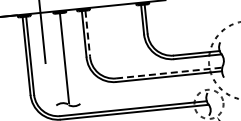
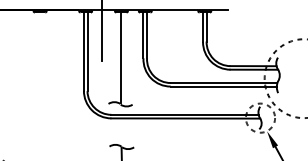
line: (88, 33) -> (147, 35), dashed -> solid
line: (169, 72) -> (224, 82), dashed -> solid

